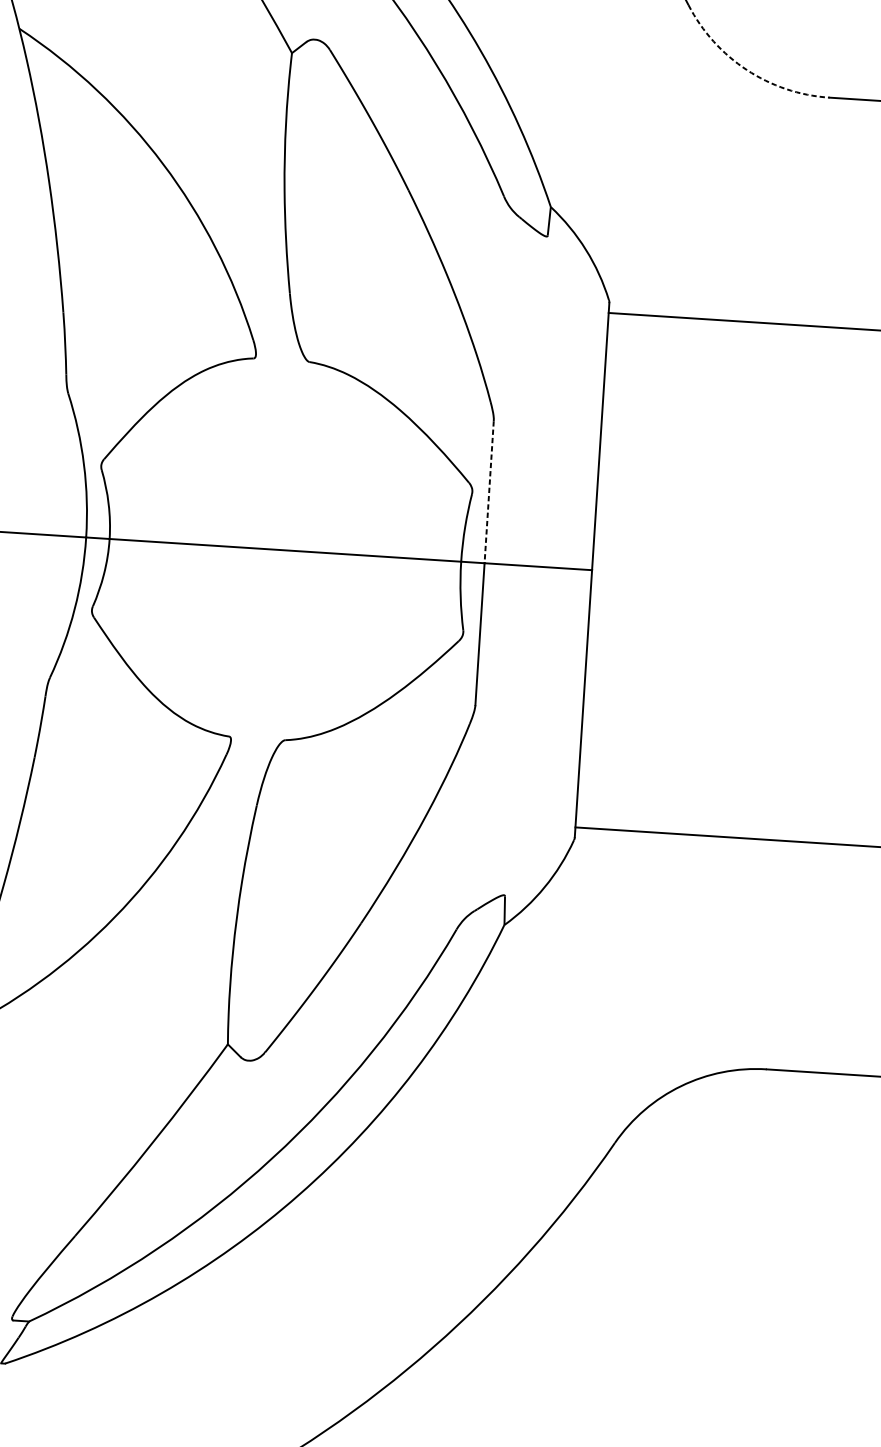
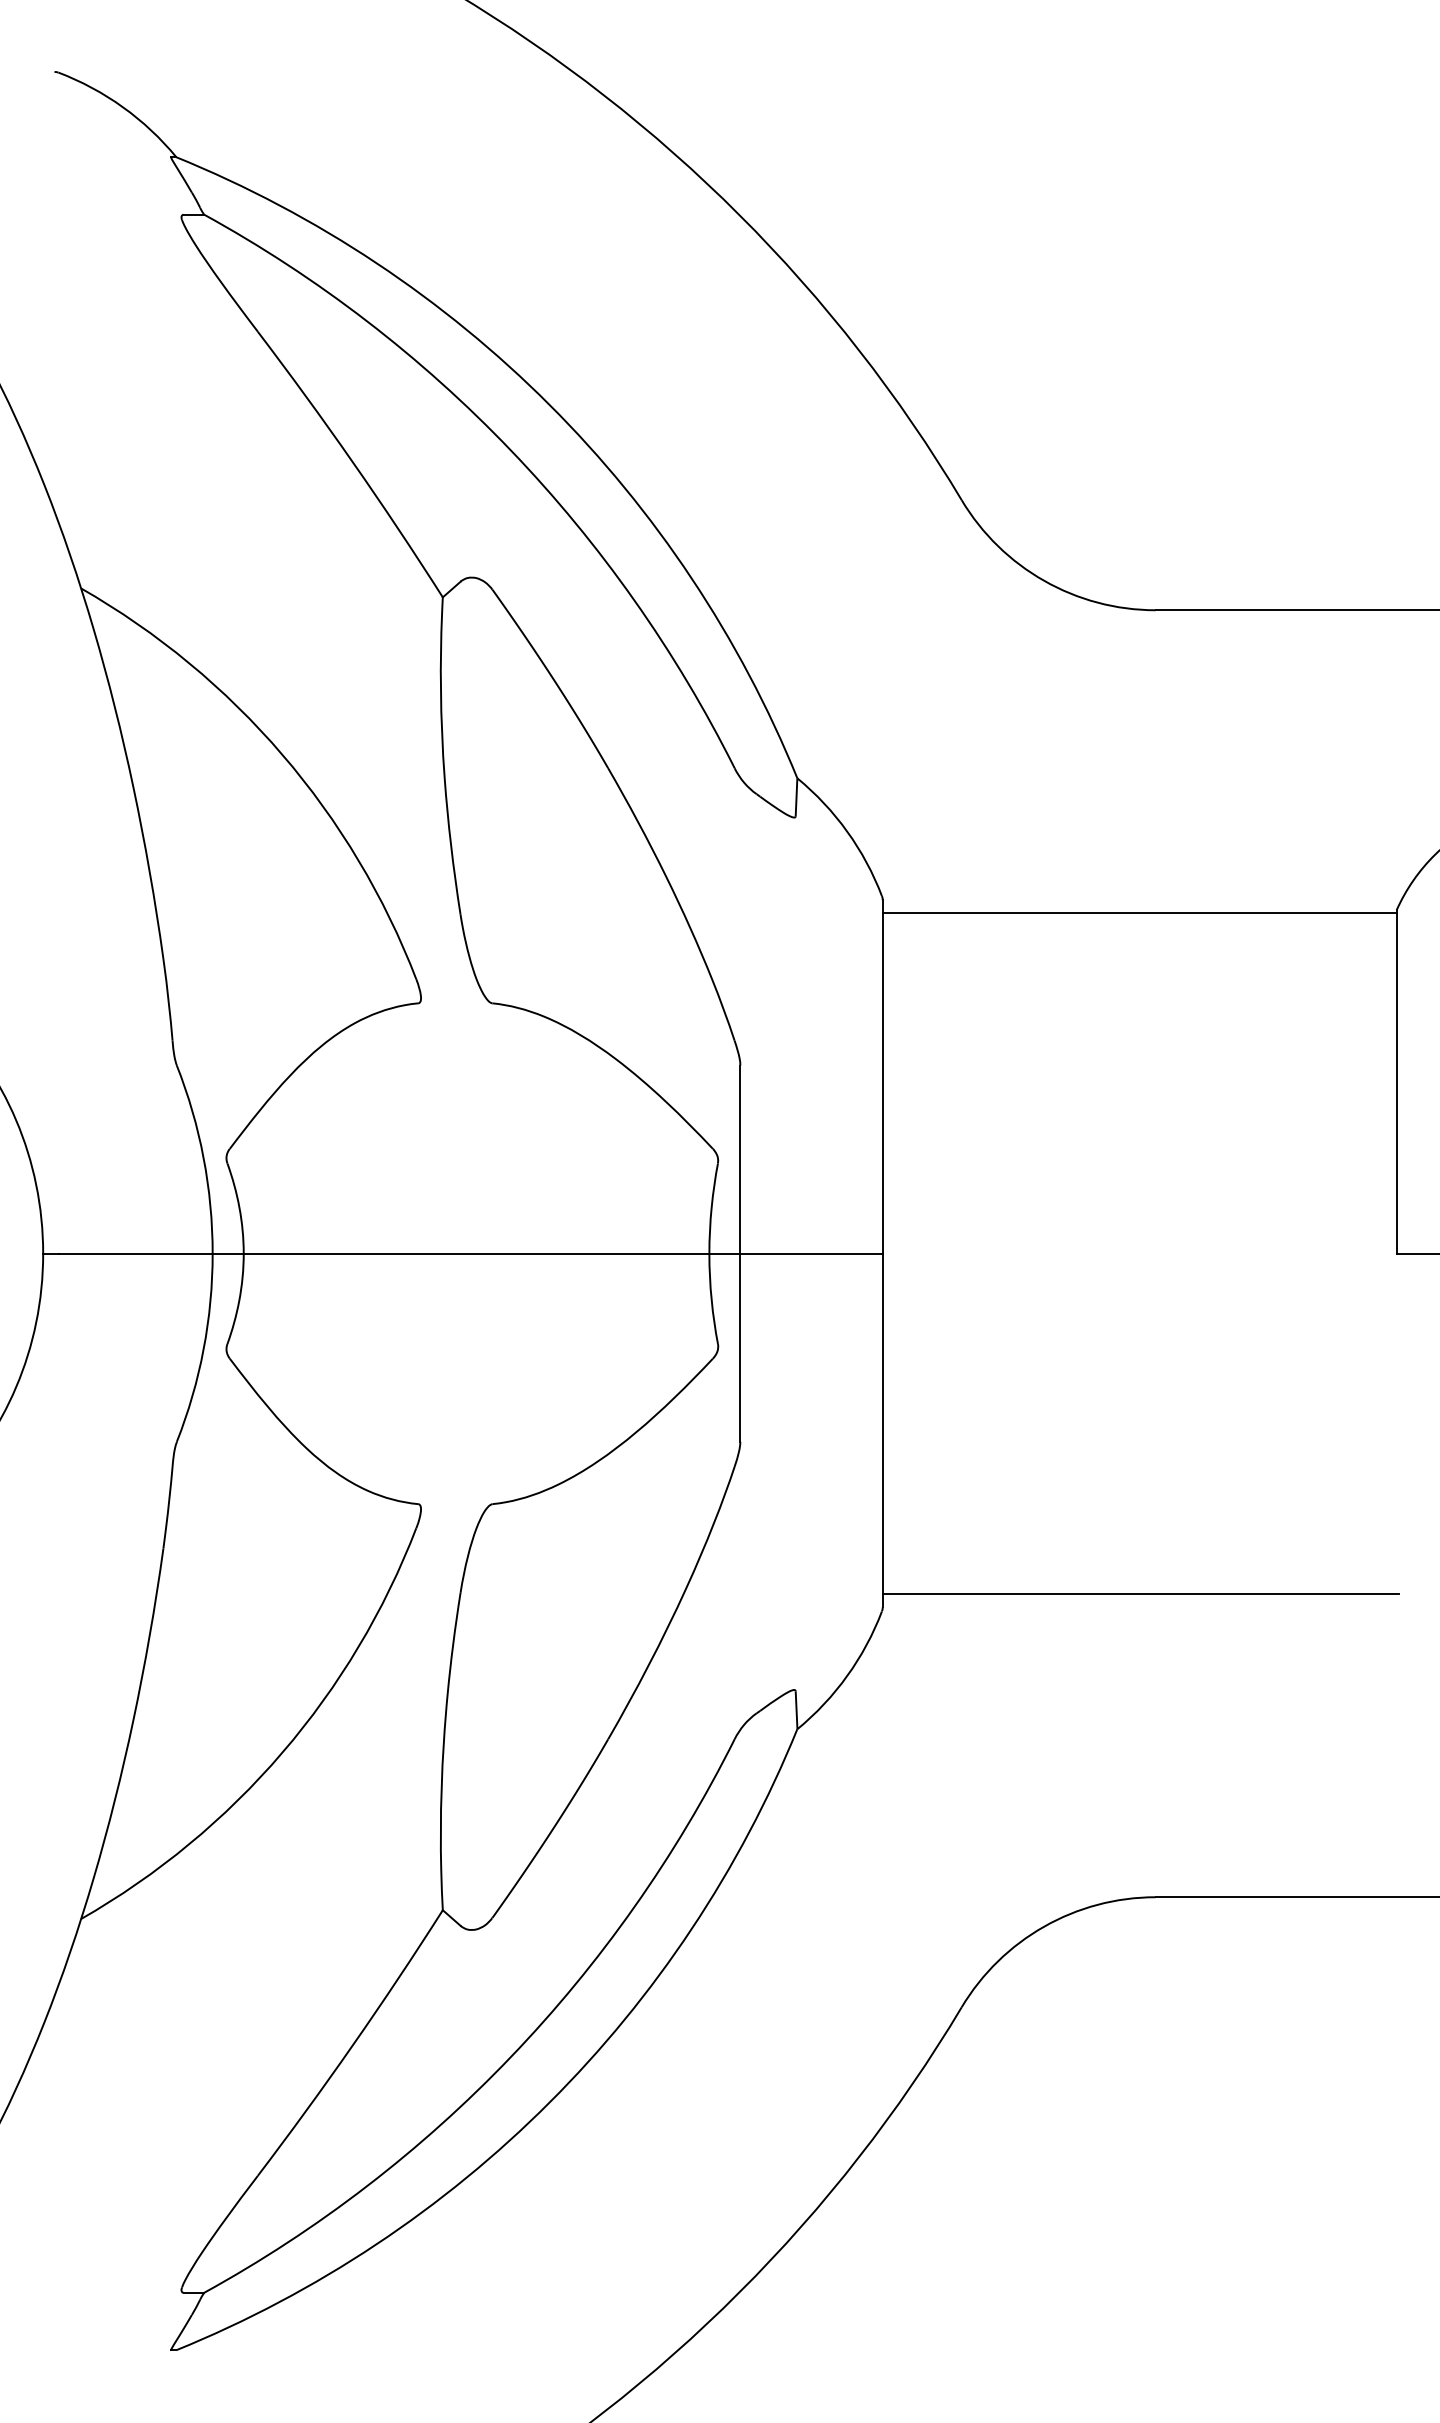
arc: (747, 69) -> (1044, 580), dashed -> solid
line: (489, 492) -> (740, 1160), dashed -> solid

